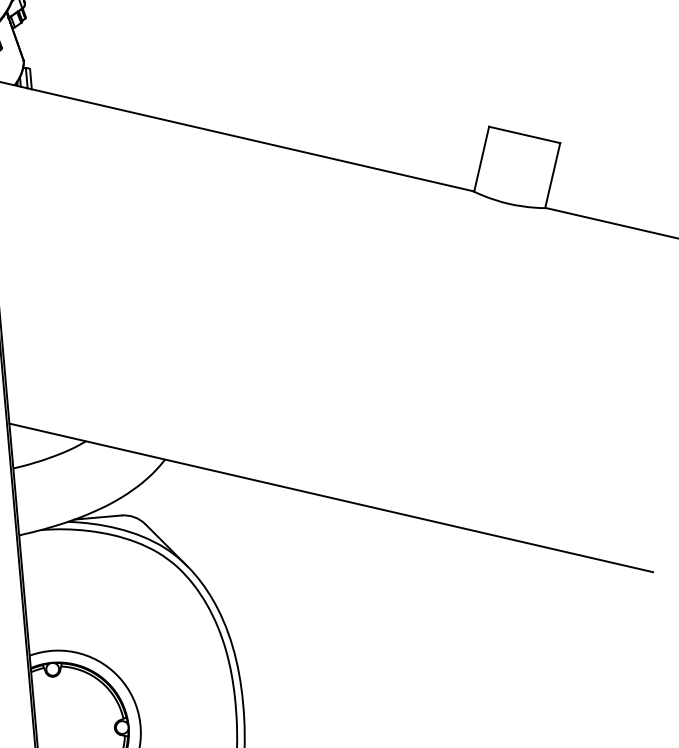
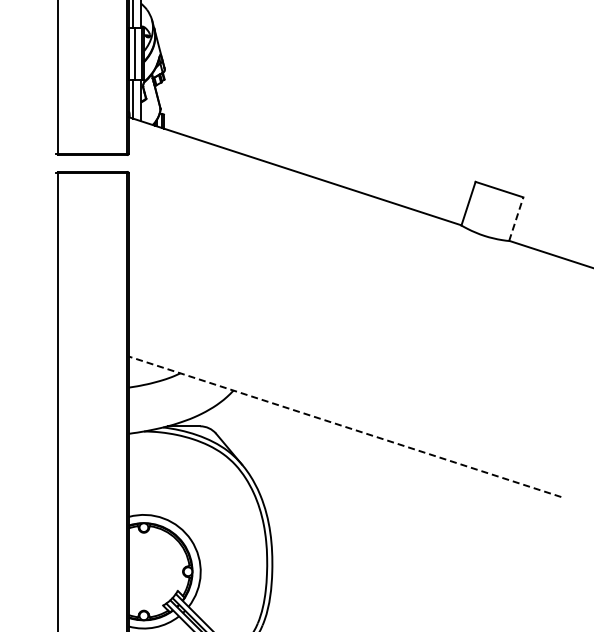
line: (553, 176) -> (516, 219), solid -> dashed
line: (330, 497) -> (344, 426), solid -> dashed

